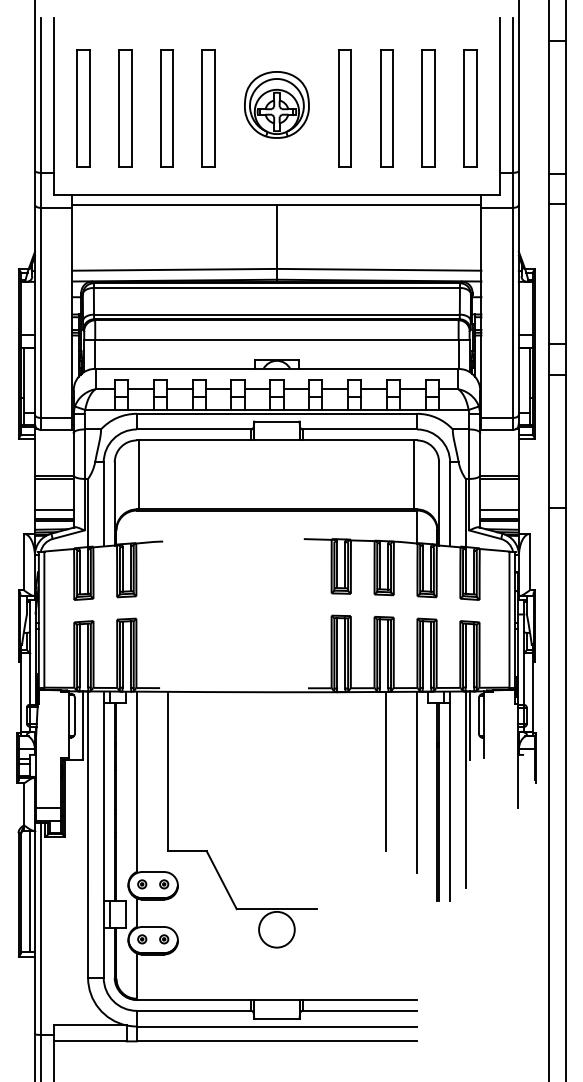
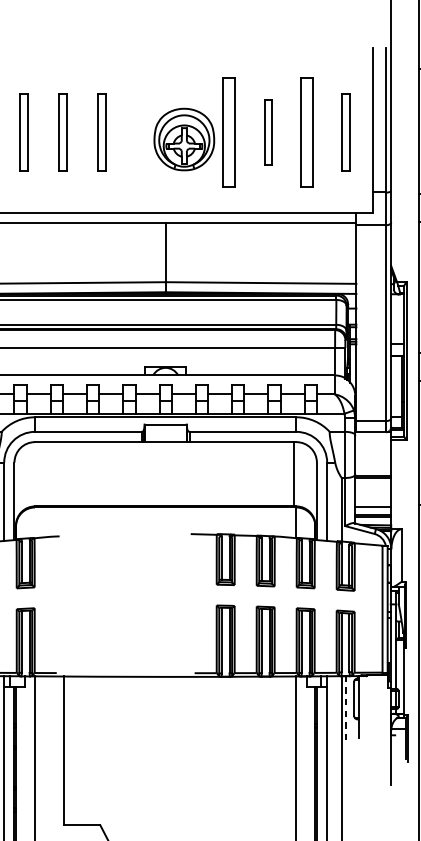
part: (276, 104) -> (183, 139), moved
part: (125, 108) -> (24, 132), size x0.7
part: (166, 108) -> (62, 132), size x0.7
part: (208, 108) -> (101, 132), size x0.7
part: (386, 108) -> (267, 132), size x0.6
part: (470, 108) -> (346, 132), size x0.7
line: (139, 474) -> (37, 473), removed
line: (470, 725) -> (346, 707), solid -> dashed
line: (385, 771) -> (266, 750), removed

